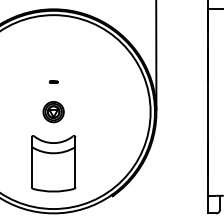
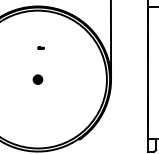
part: (53, 81) -> (40, 47), moved
part: (53, 112) -> (37, 79), size x0.6
part: (53, 163) -> (37, 116), removed

